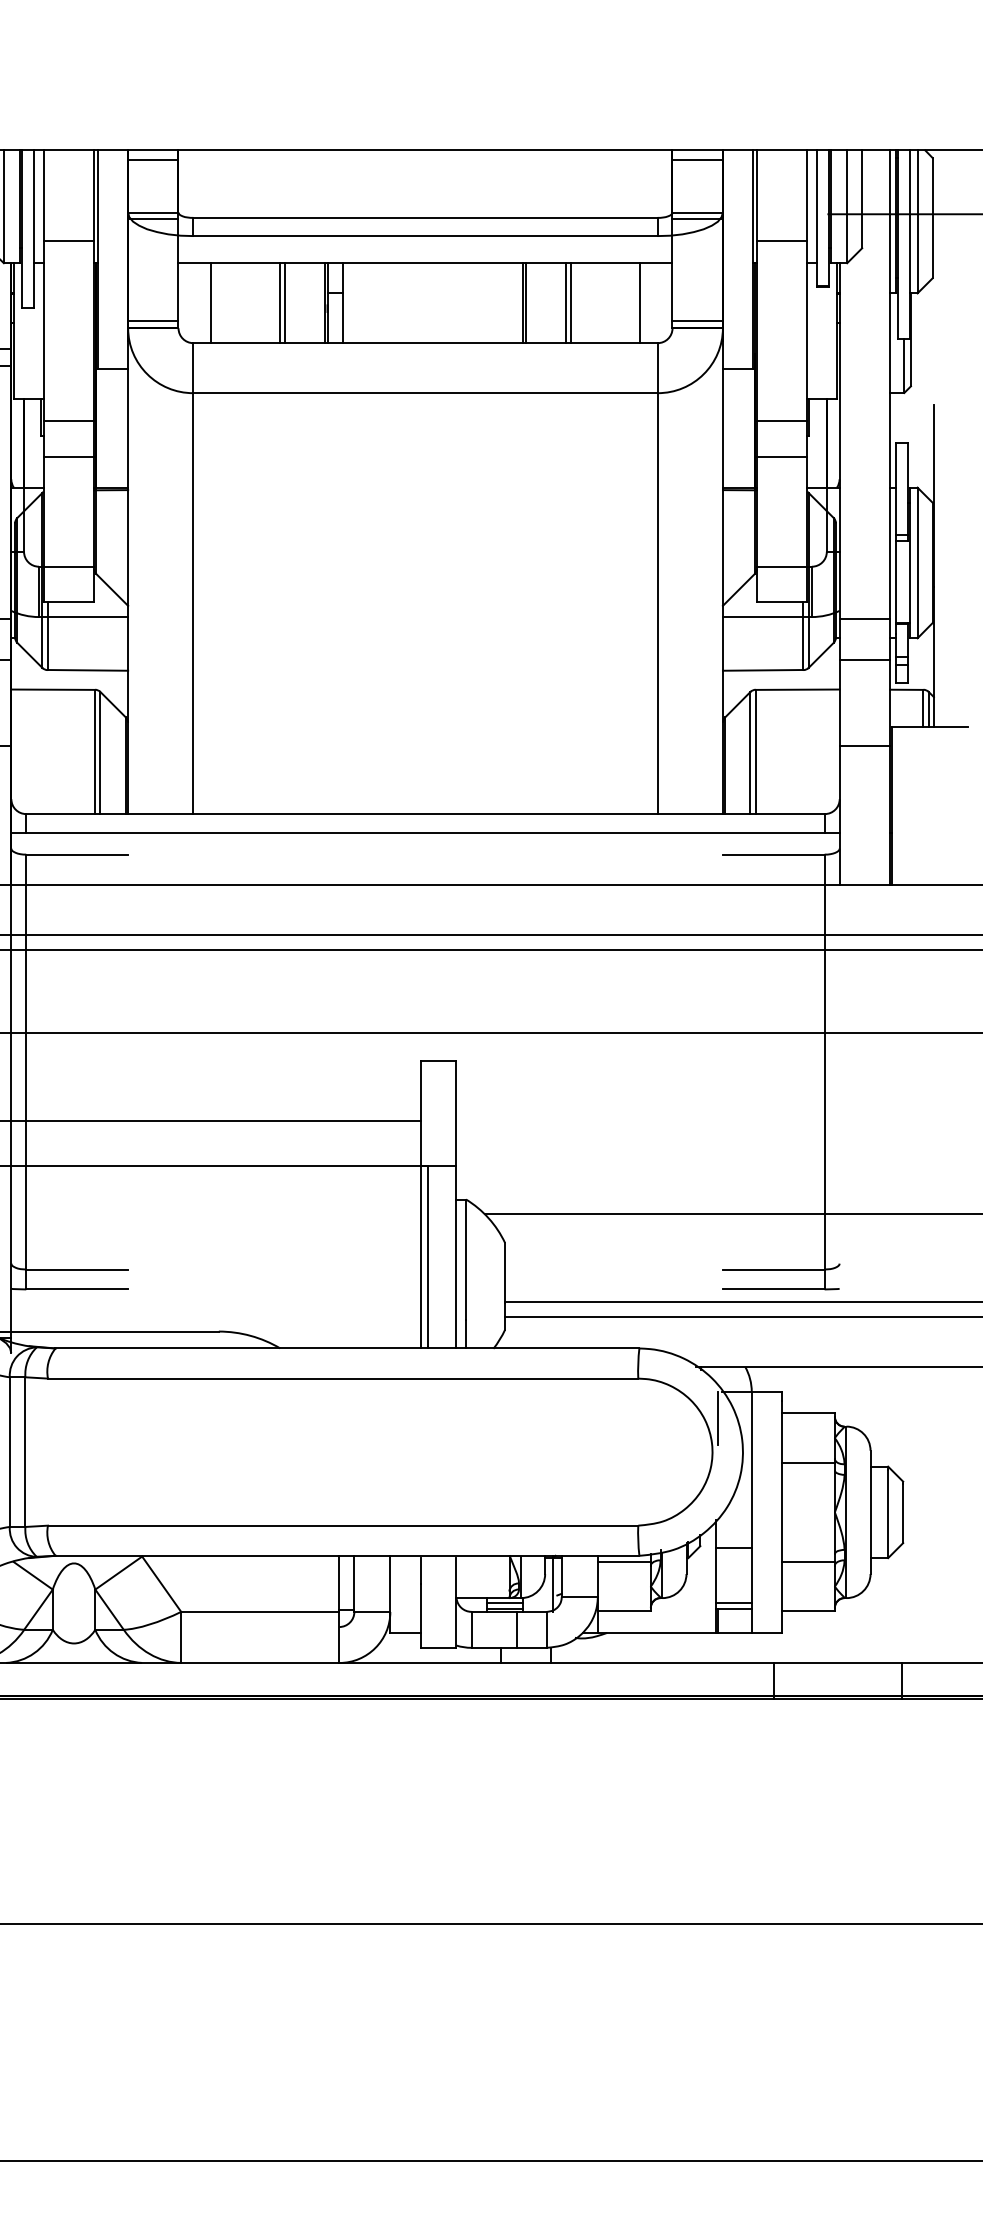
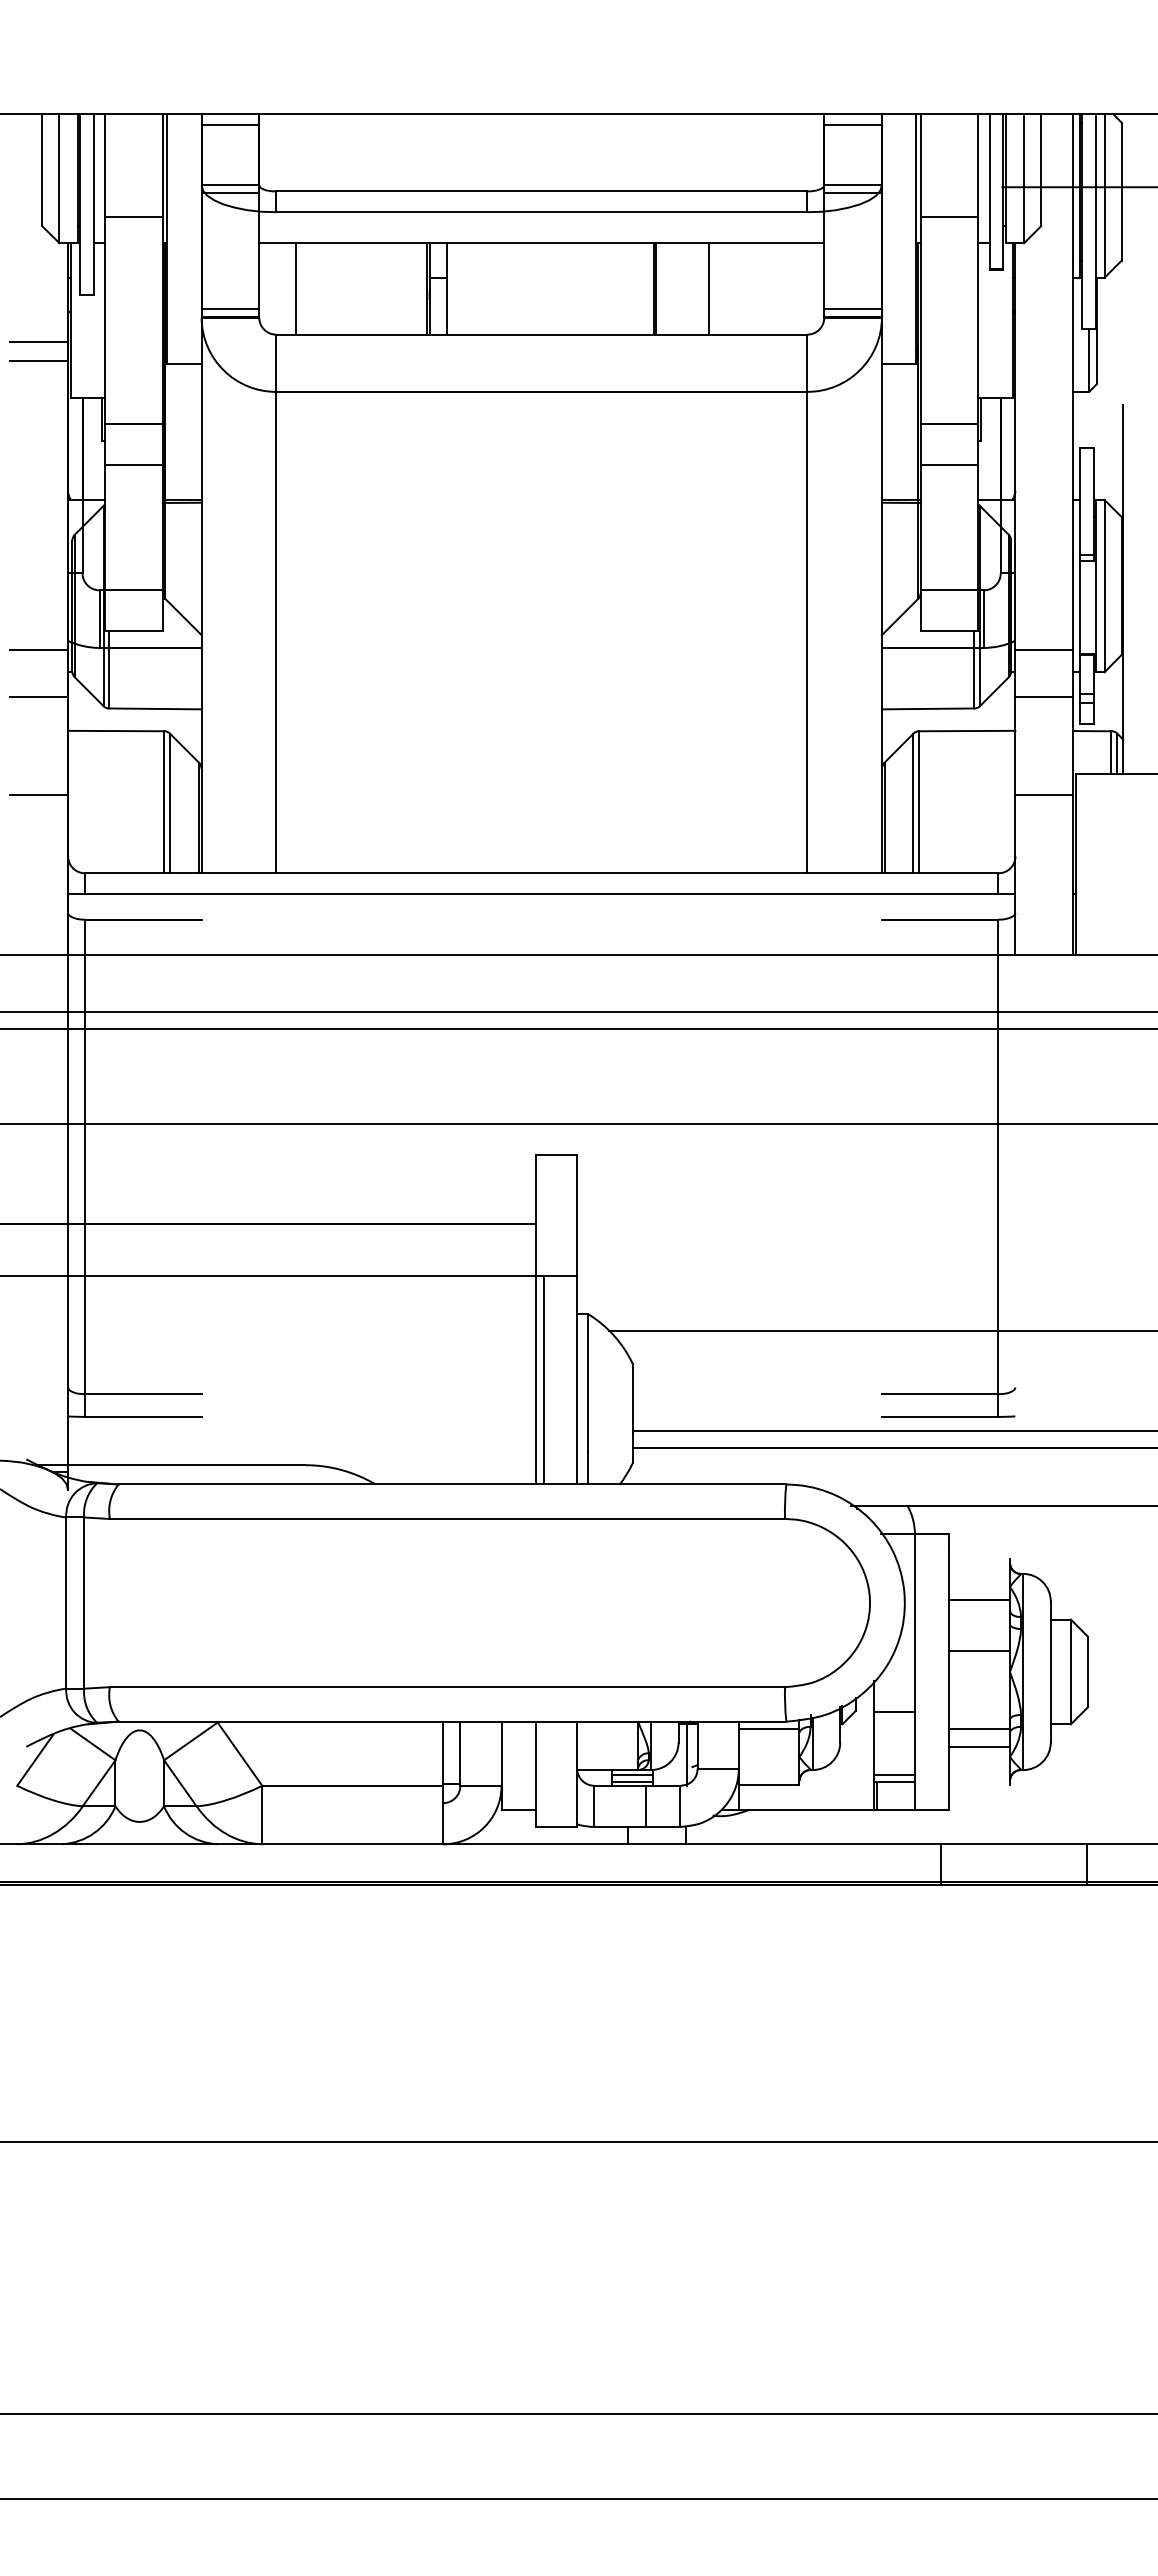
line: (280, 302) -> (375, 288), removed
line: (284, 302) -> (380, 288), removed
line: (566, 302) -> (702, 288), removed
line: (640, 302) -> (787, 288), removed
line: (808, 1413) -> (979, 1599), moved
line: (718, 1418) -> (876, 1564), removed
line: (808, 1462) -> (979, 1651), moved
line: (808, 1611) -> (979, 1747), moved

